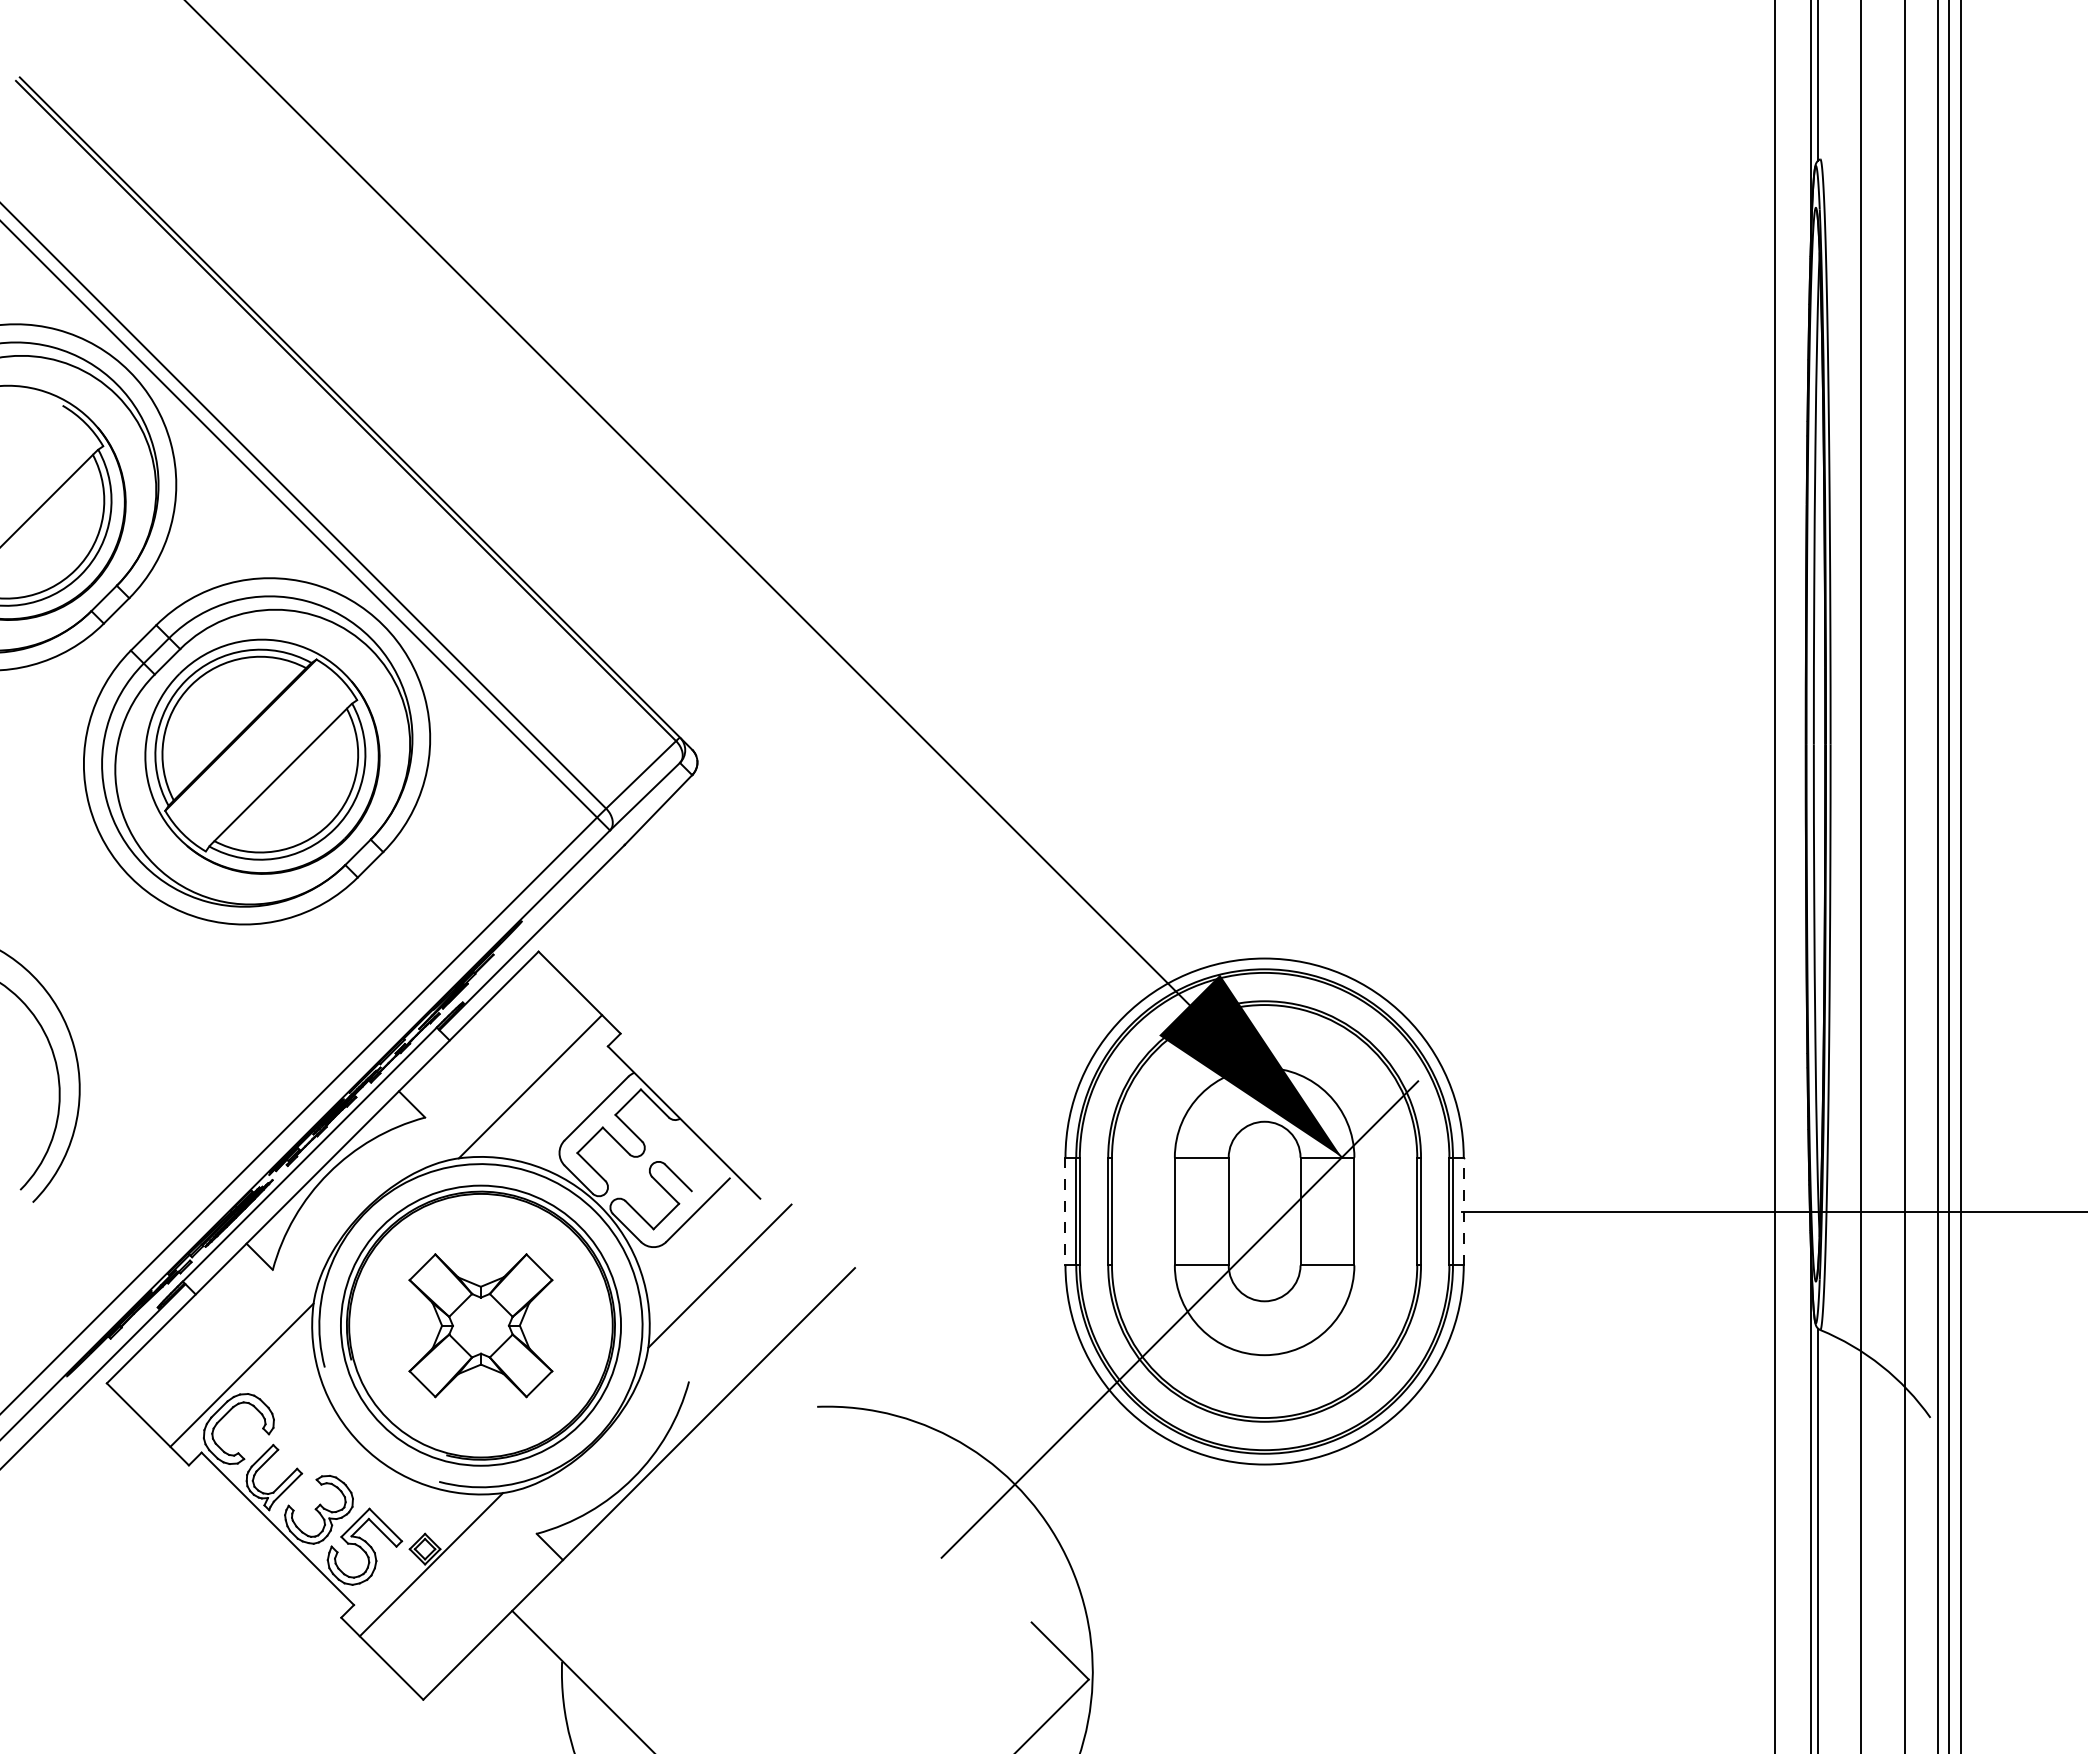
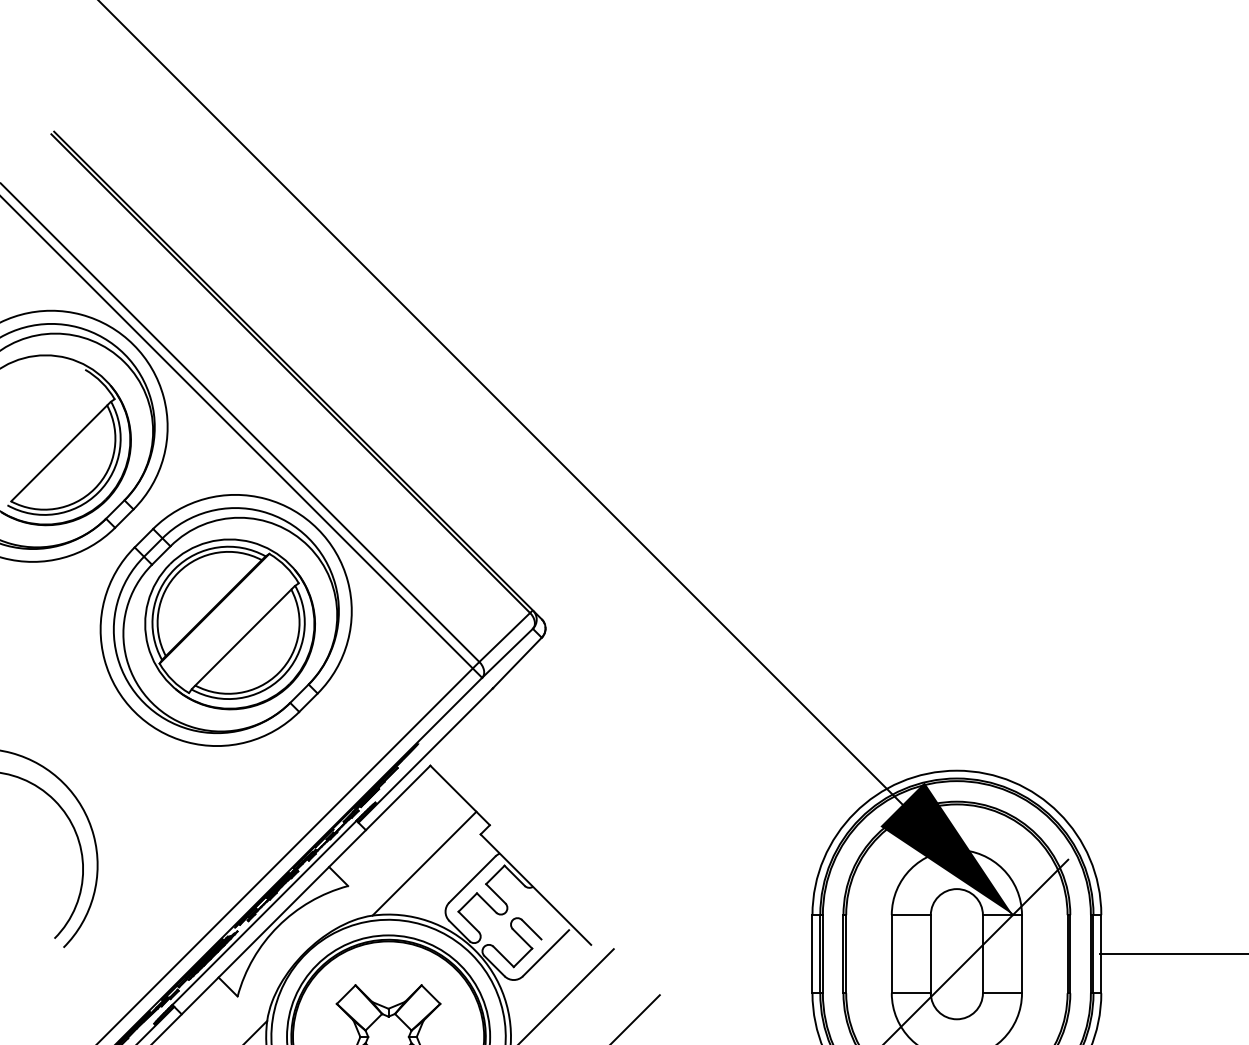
line: (1065, 1211) -> (812, 954), dashed -> solid
line: (1463, 1211) -> (1101, 954), dashed -> solid

